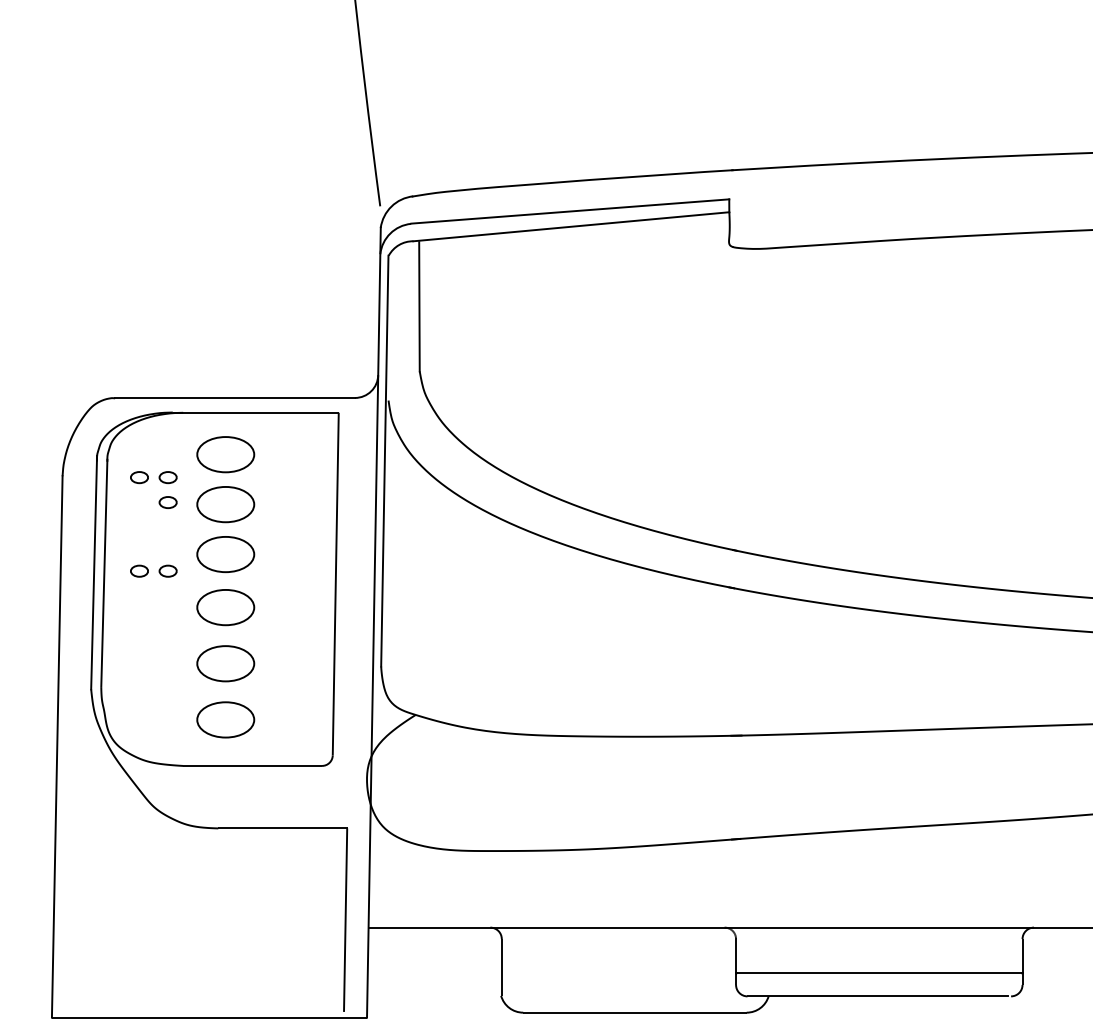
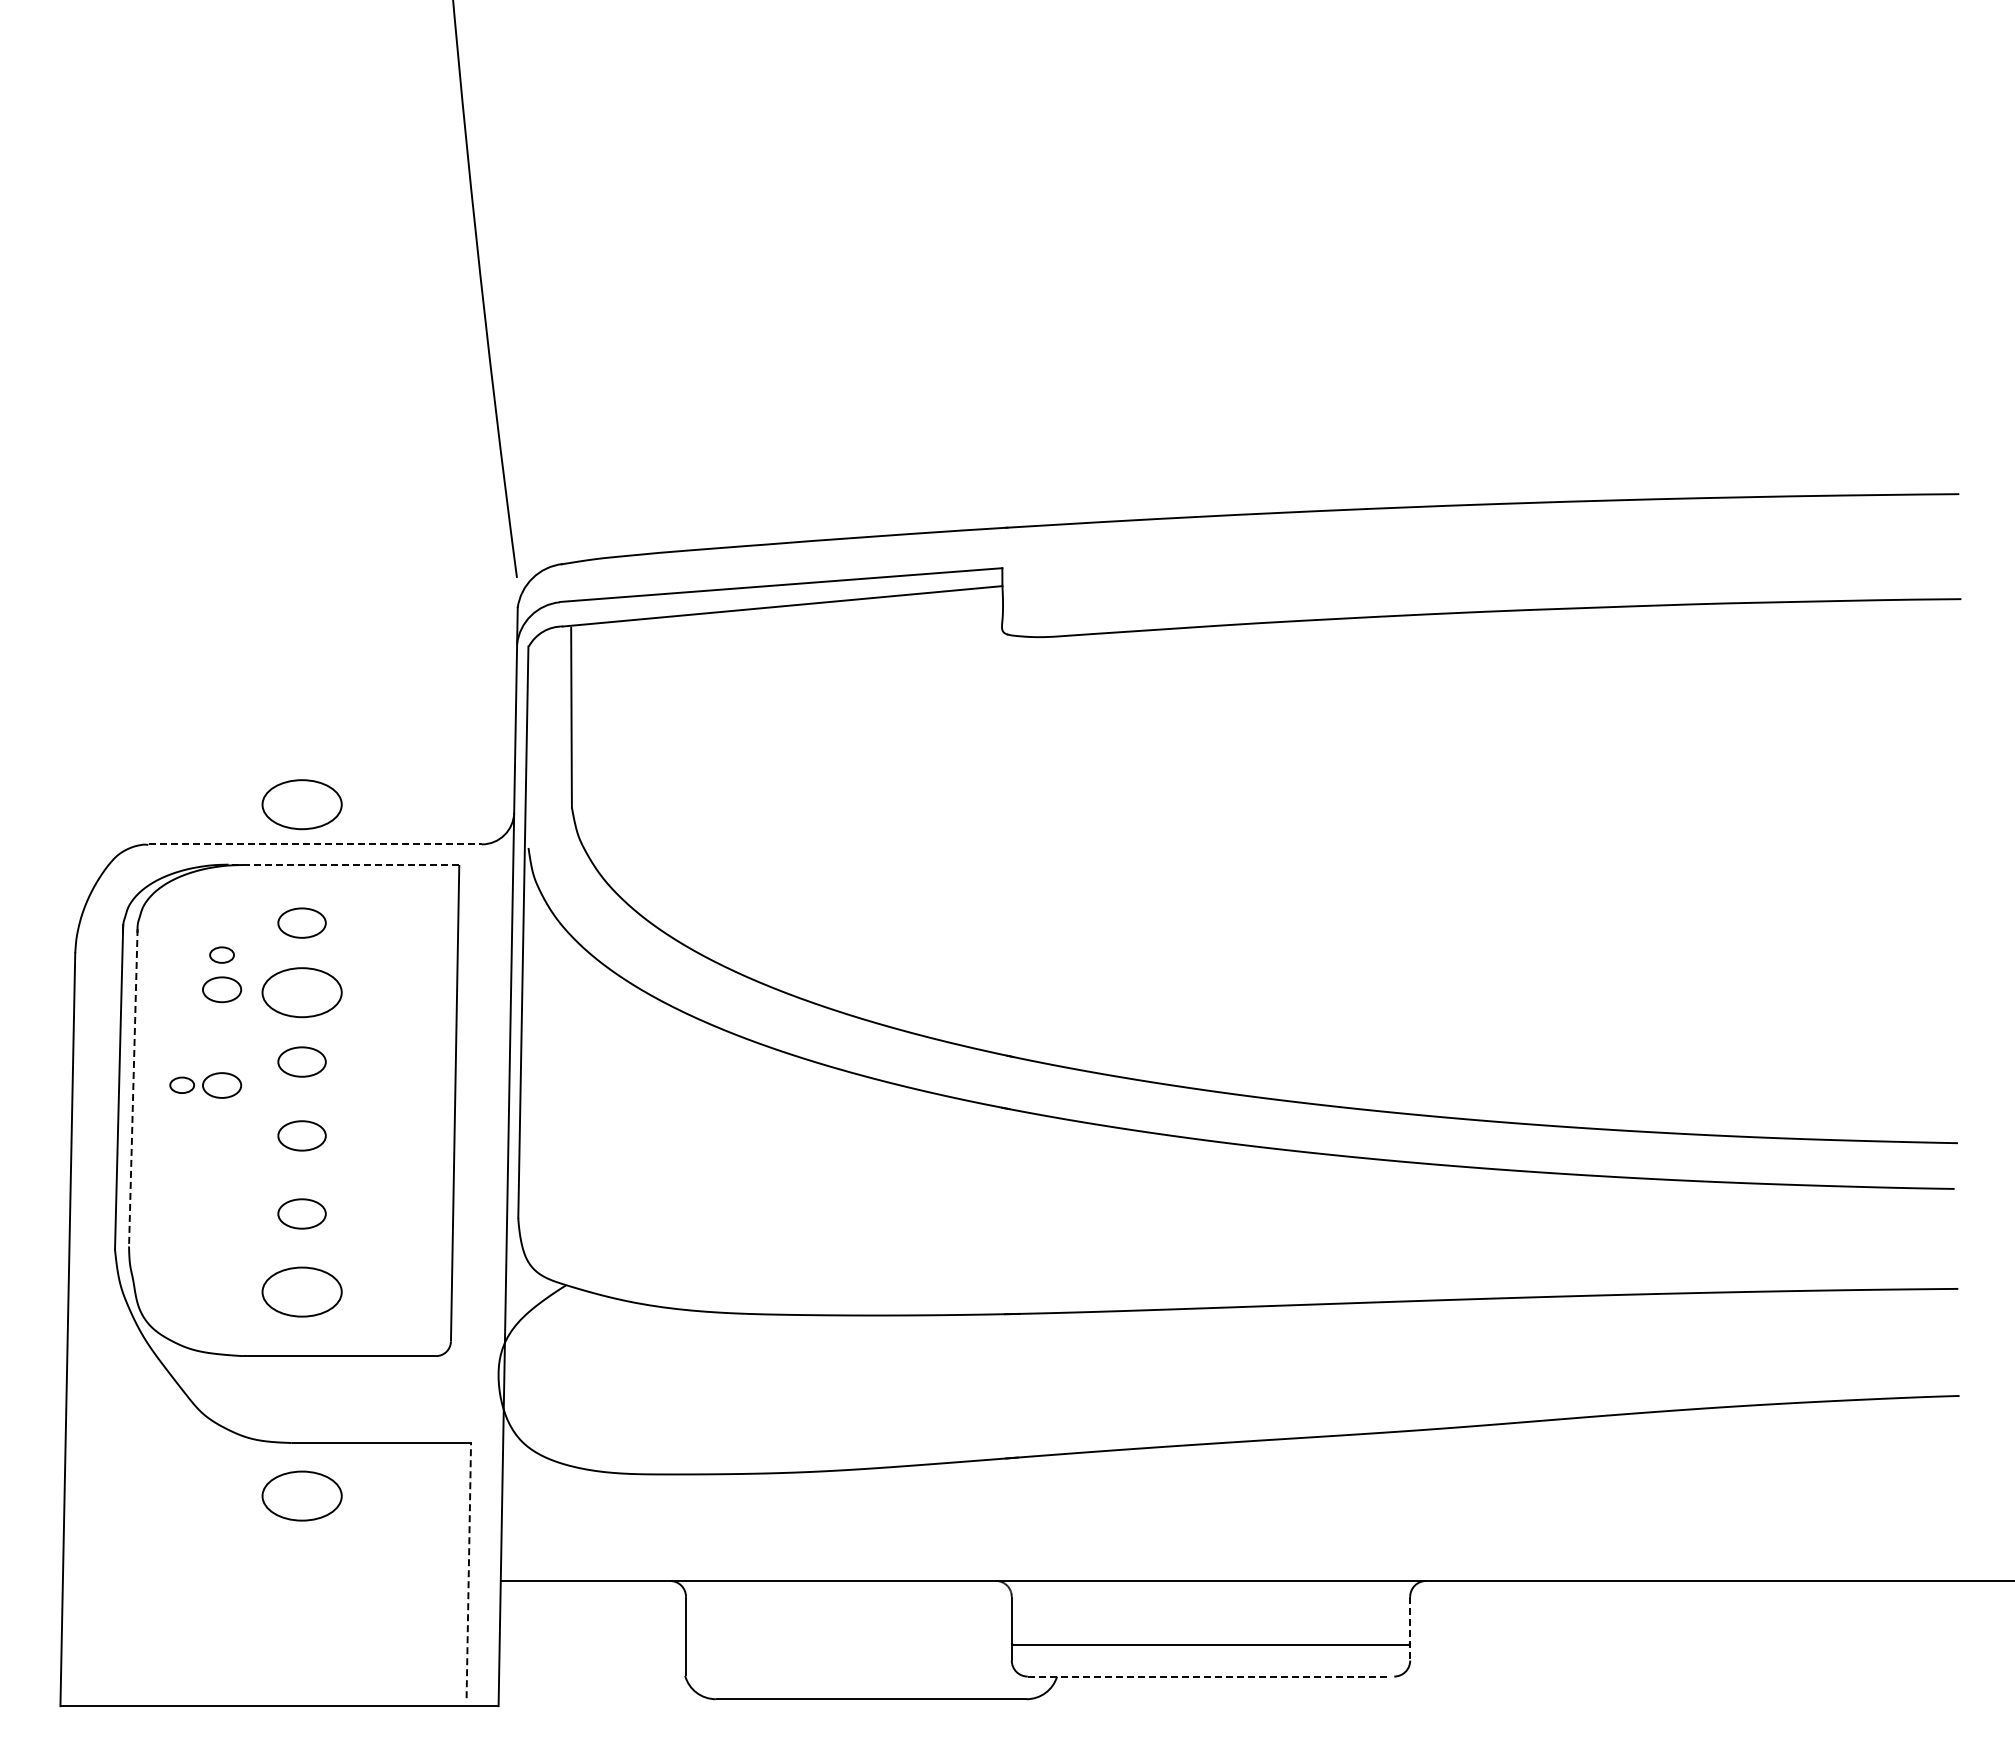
part: (225, 369) -> (301, 804), added
line: (235, 398) -> (315, 844), solid -> dashed
line: (255, 413) -> (343, 865), solid -> dashed
part: (225, 454) -> (301, 922), size x0.6
part: (138, 477) -> (181, 954), removed
part: (167, 502) -> (221, 989), size x1.6
part: (225, 554) -> (301, 1061), size x0.6
part: (167, 570) -> (221, 1084), size x1.6
line: (104, 572) -> (133, 1087), solid -> dashed
part: (225, 607) -> (301, 1135), size x0.6
part: (225, 663) -> (301, 1213), size x0.6
part: (225, 866) -> (301, 1495), added
line: (345, 920) -> (468, 1570), solid -> dashed
line: (1022, 961) -> (1410, 1628), solid -> dashed
line: (877, 996) -> (1208, 1676), solid -> dashed

